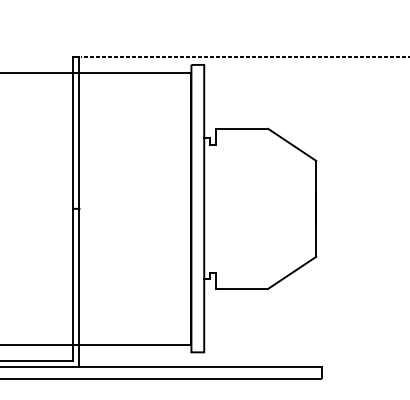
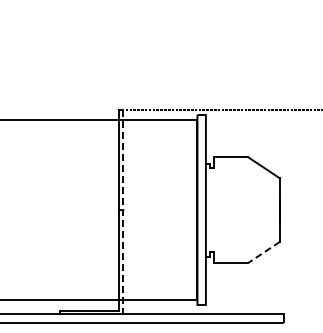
line: (79, 212) -> (123, 212), solid -> dashed
line: (291, 272) -> (263, 252), solid -> dashed

